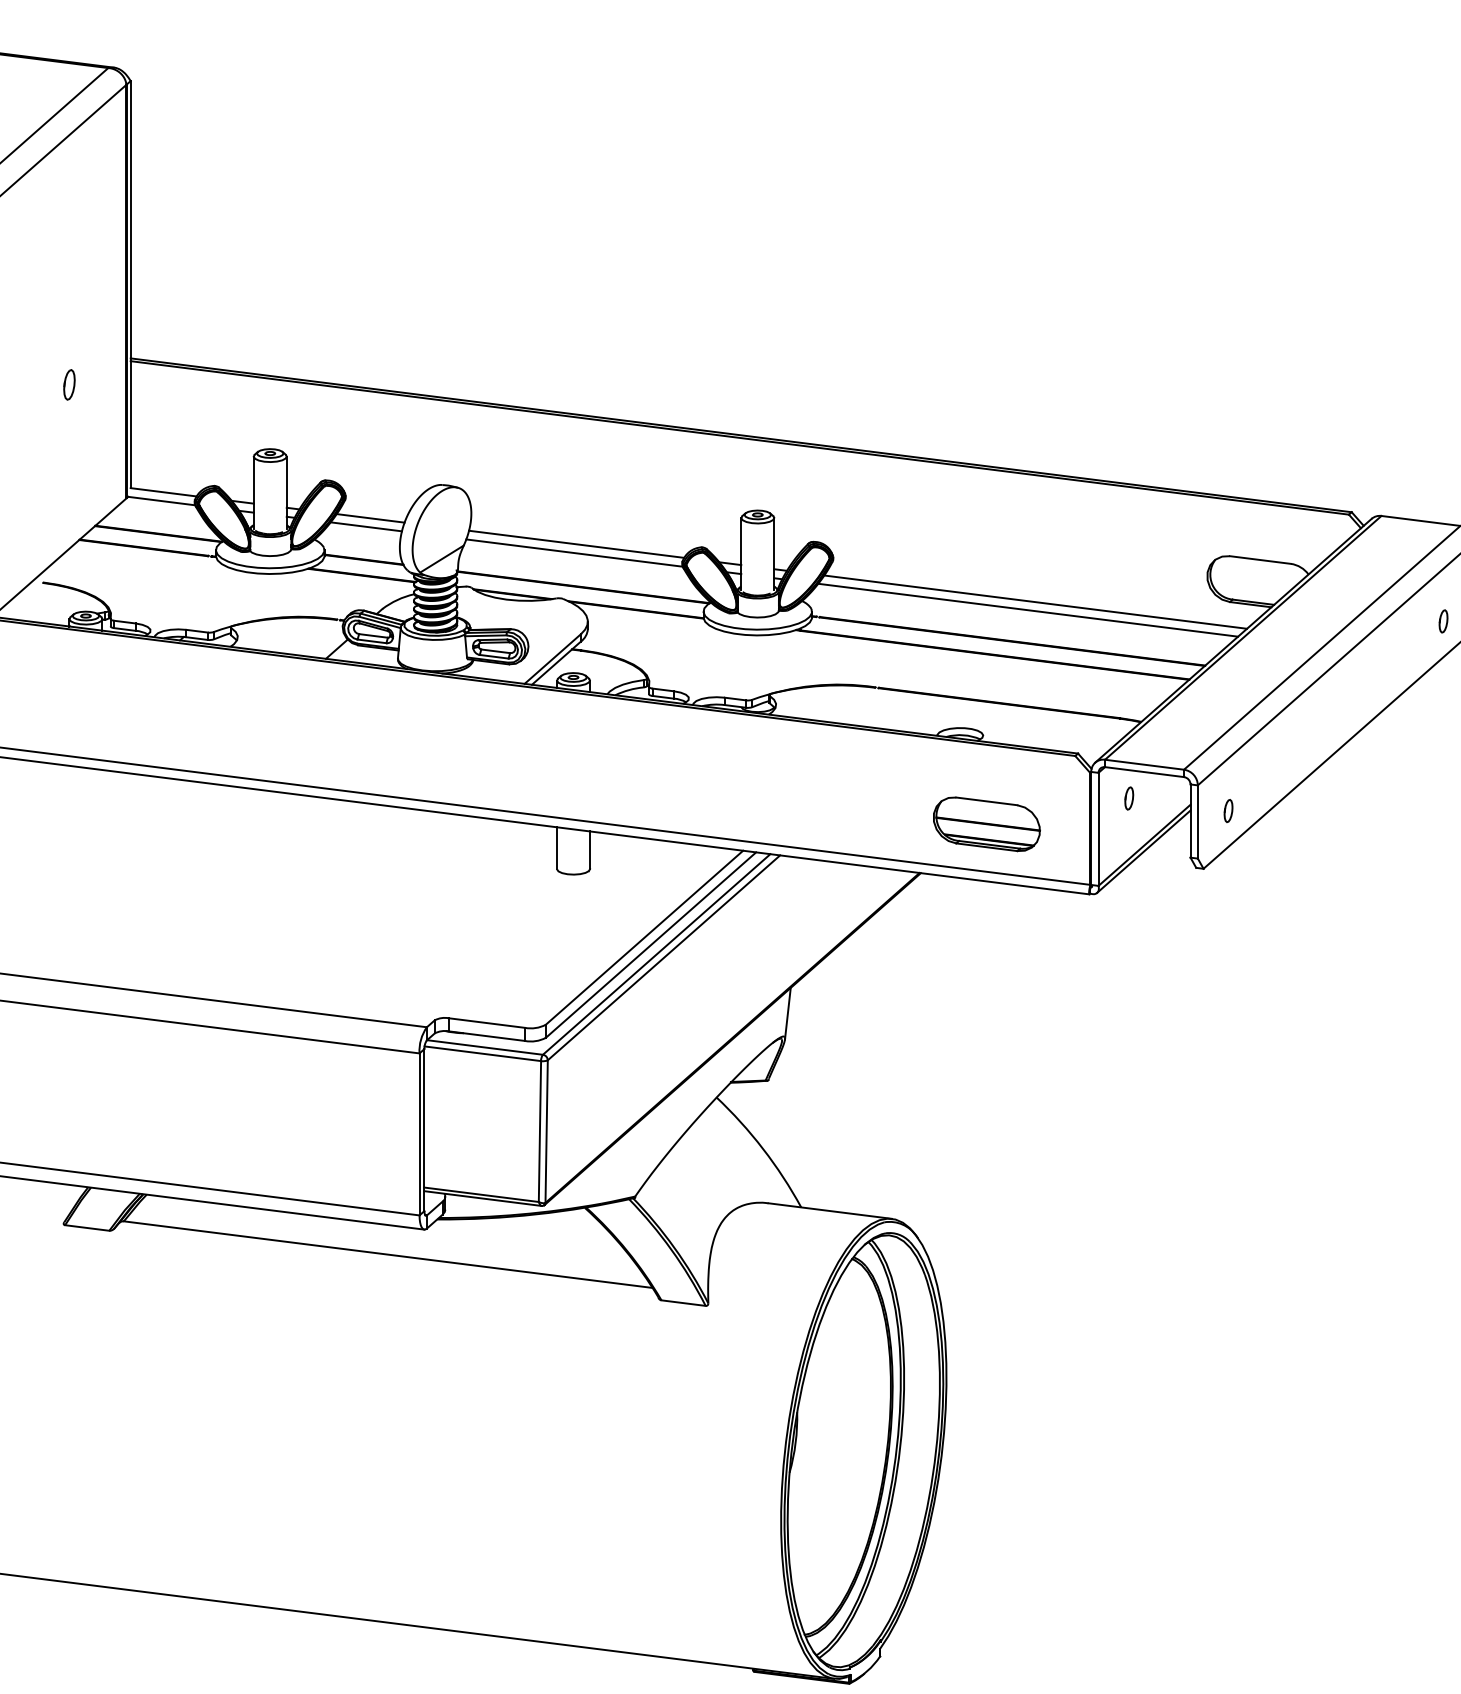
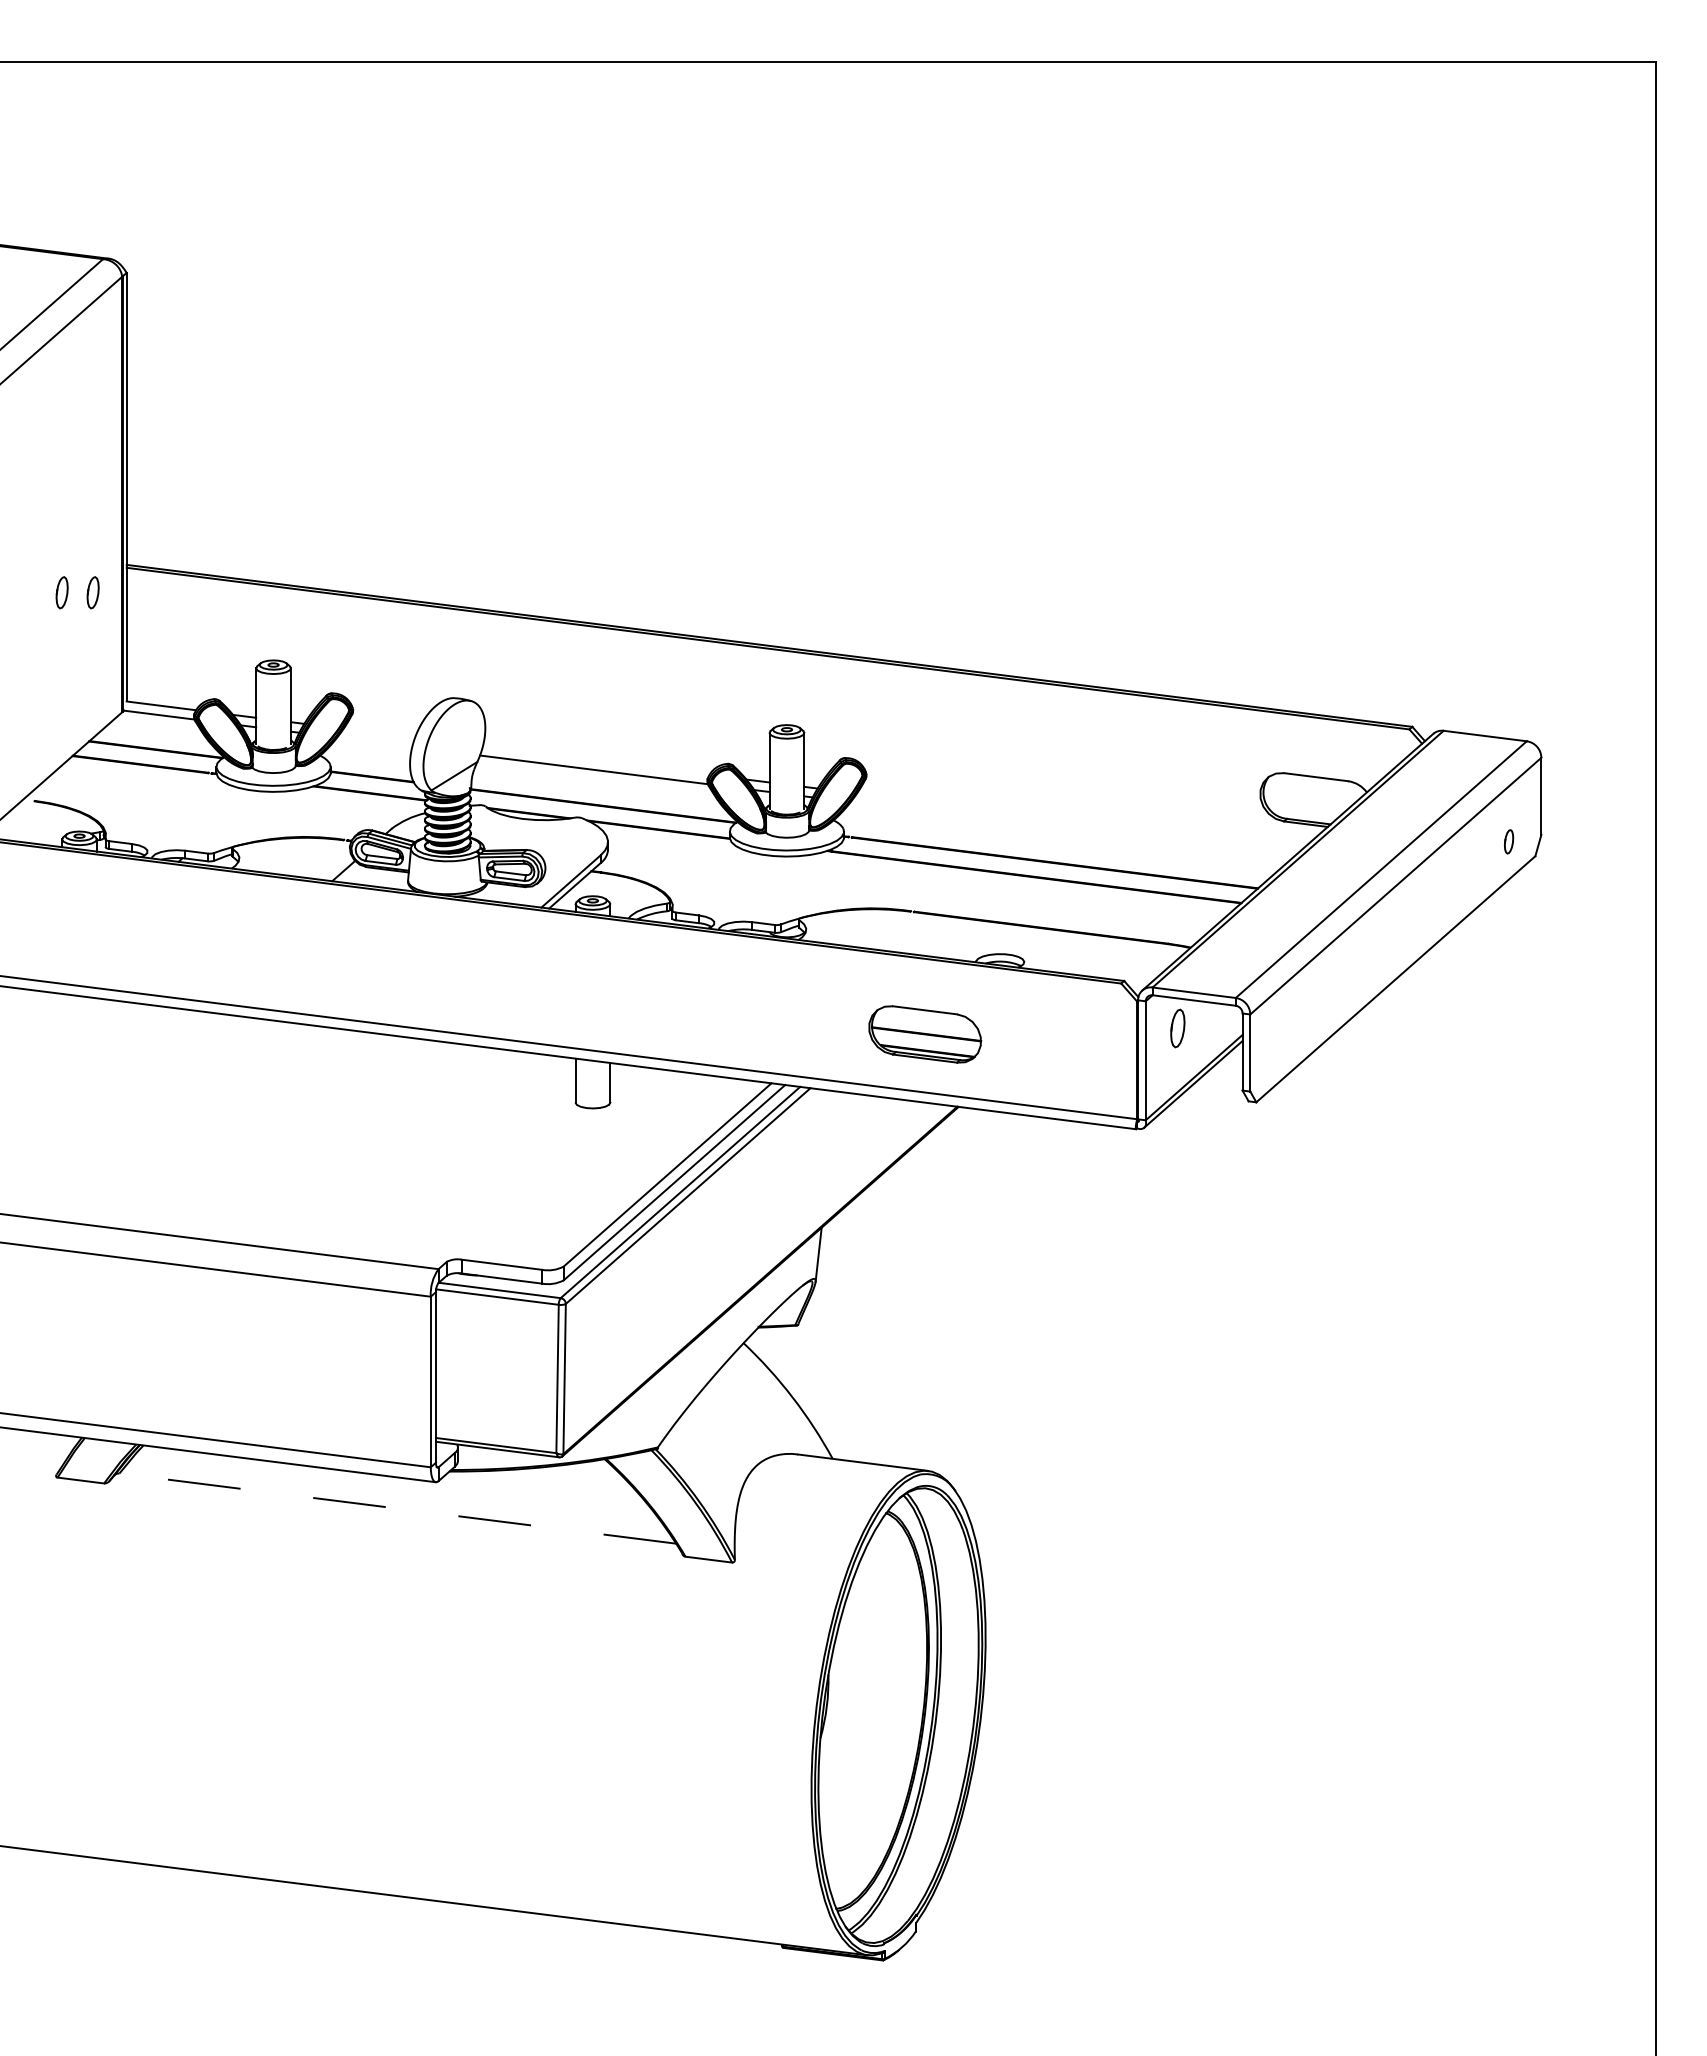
part: (98, 384) -> (92, 592), added
line: (370, 517) -> (379, 732), removed
line: (366, 526) -> (374, 741), removed
line: (575, 544) -> (595, 760), removed
line: (1035, 602) -> (1079, 821), removed
line: (1028, 609) -> (1071, 829), removed
part: (1129, 797) -> (1178, 1027), size x1.6
part: (1228, 811) -> (1282, 1041), removed
part: (987, 824) -> (925, 1034), moved
line: (387, 1254) -> (397, 1508), solid -> dashed

